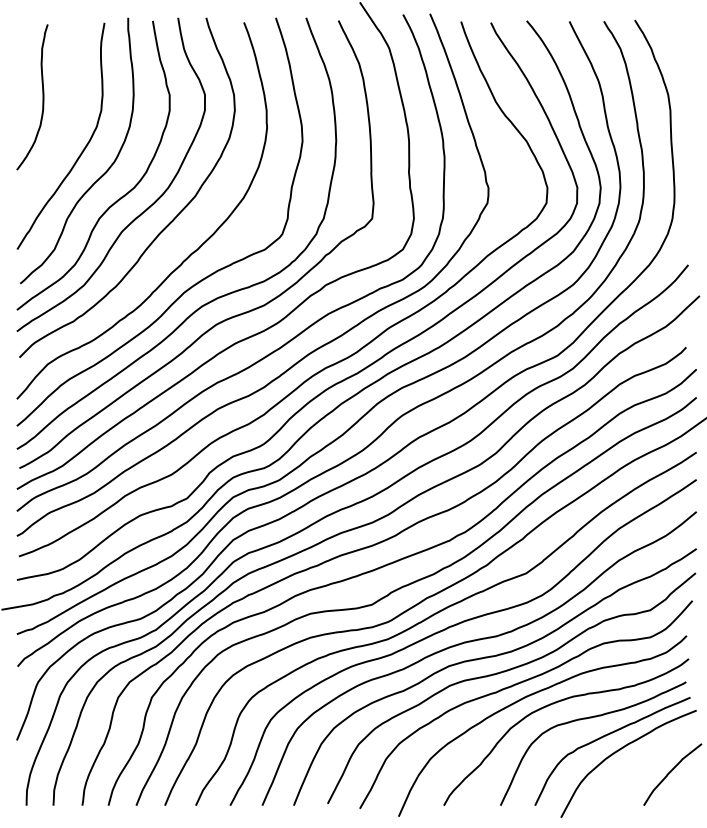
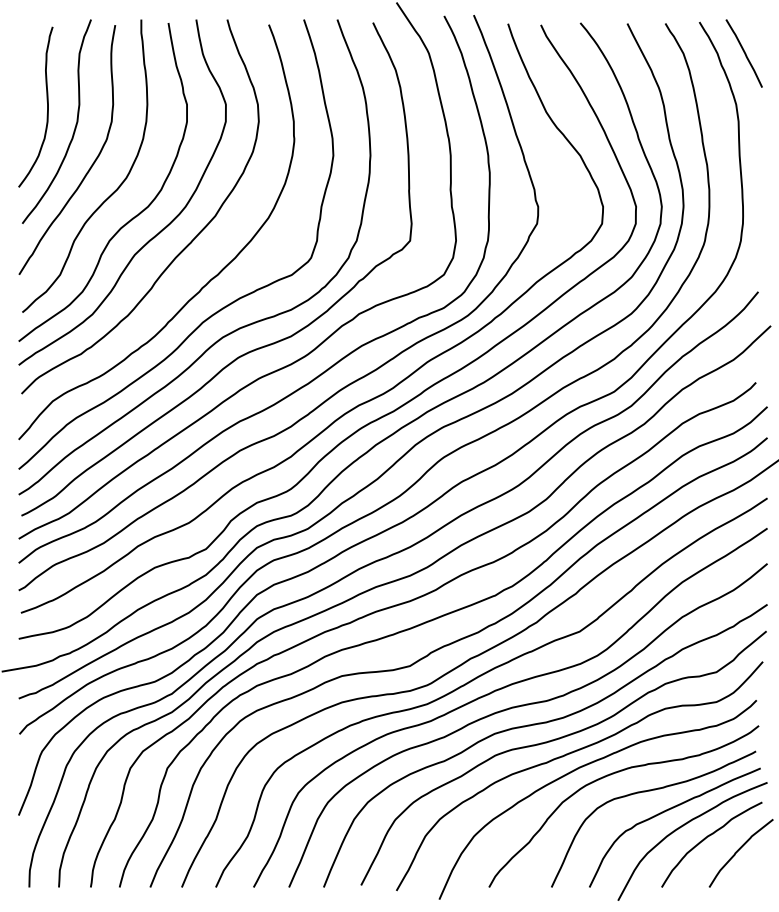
curve: (674, 47) -> (743, 52), added
curve: (67, 115) -> (74, 127), added
curve: (643, 760) -> (708, 837), added

